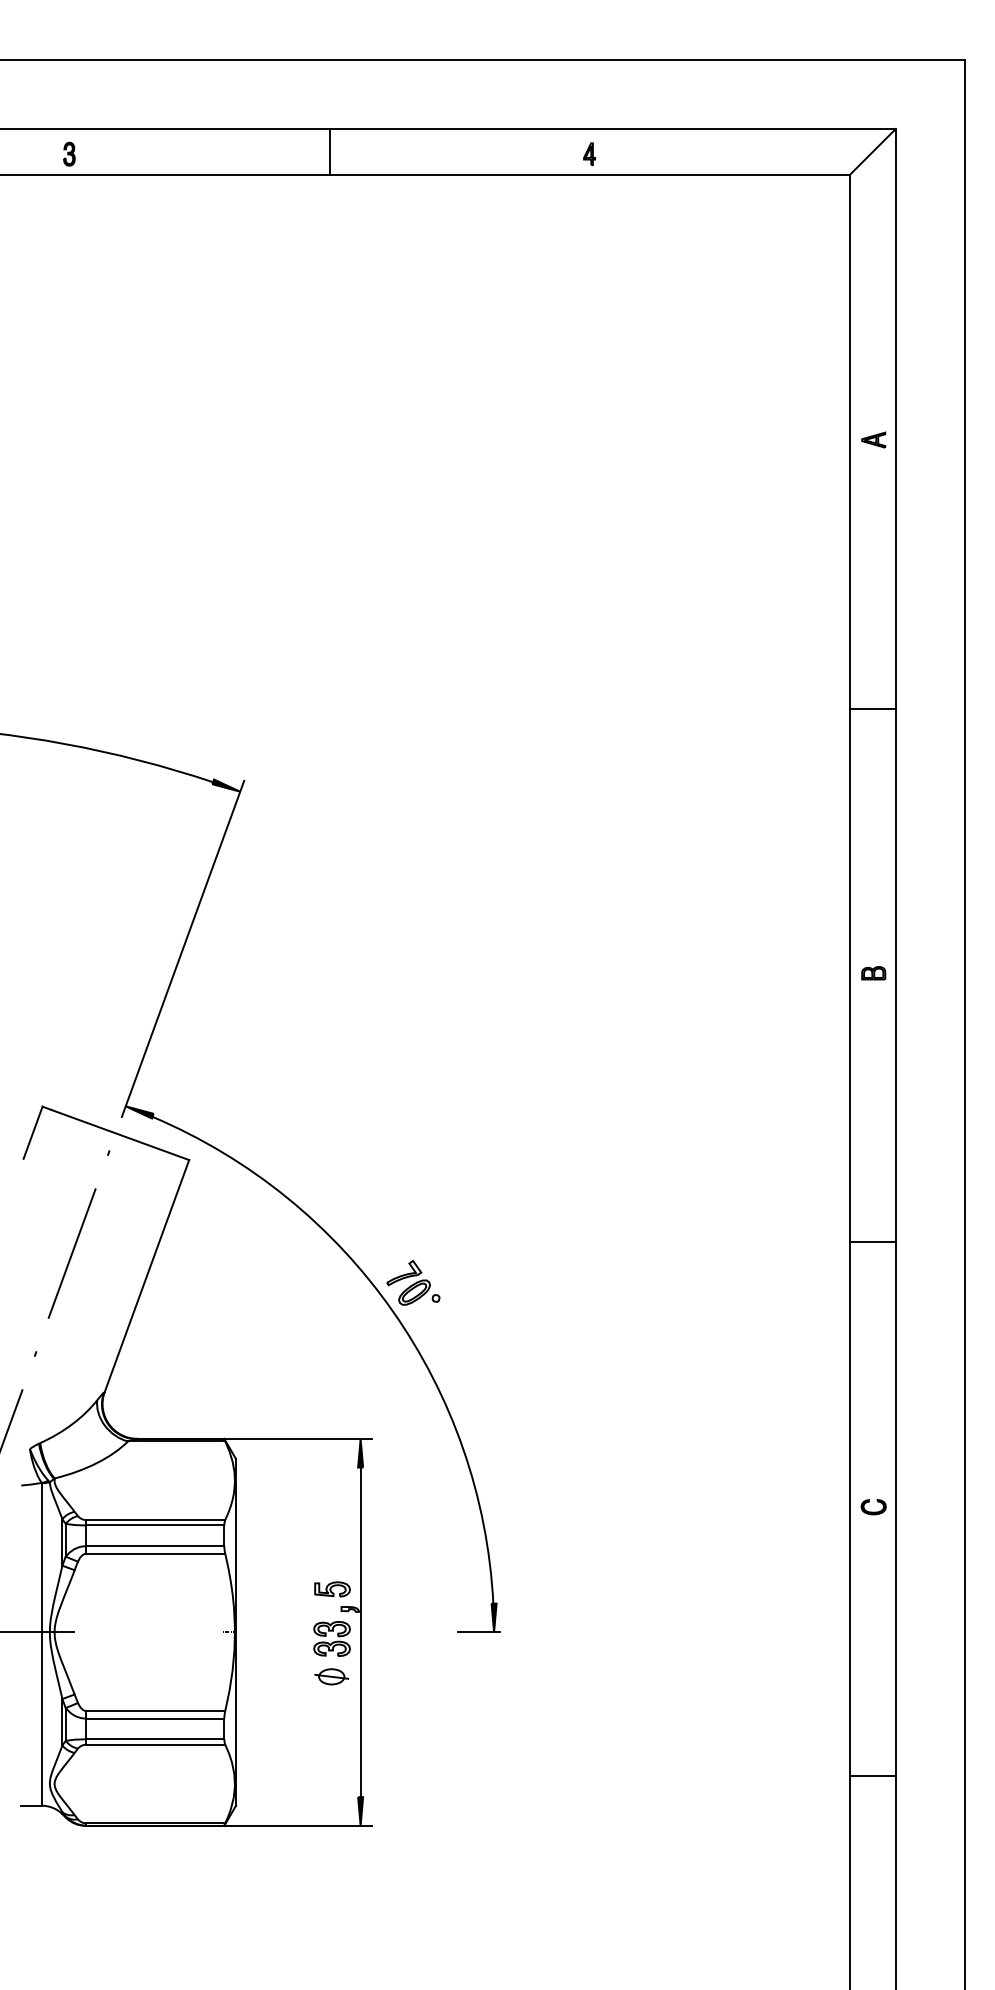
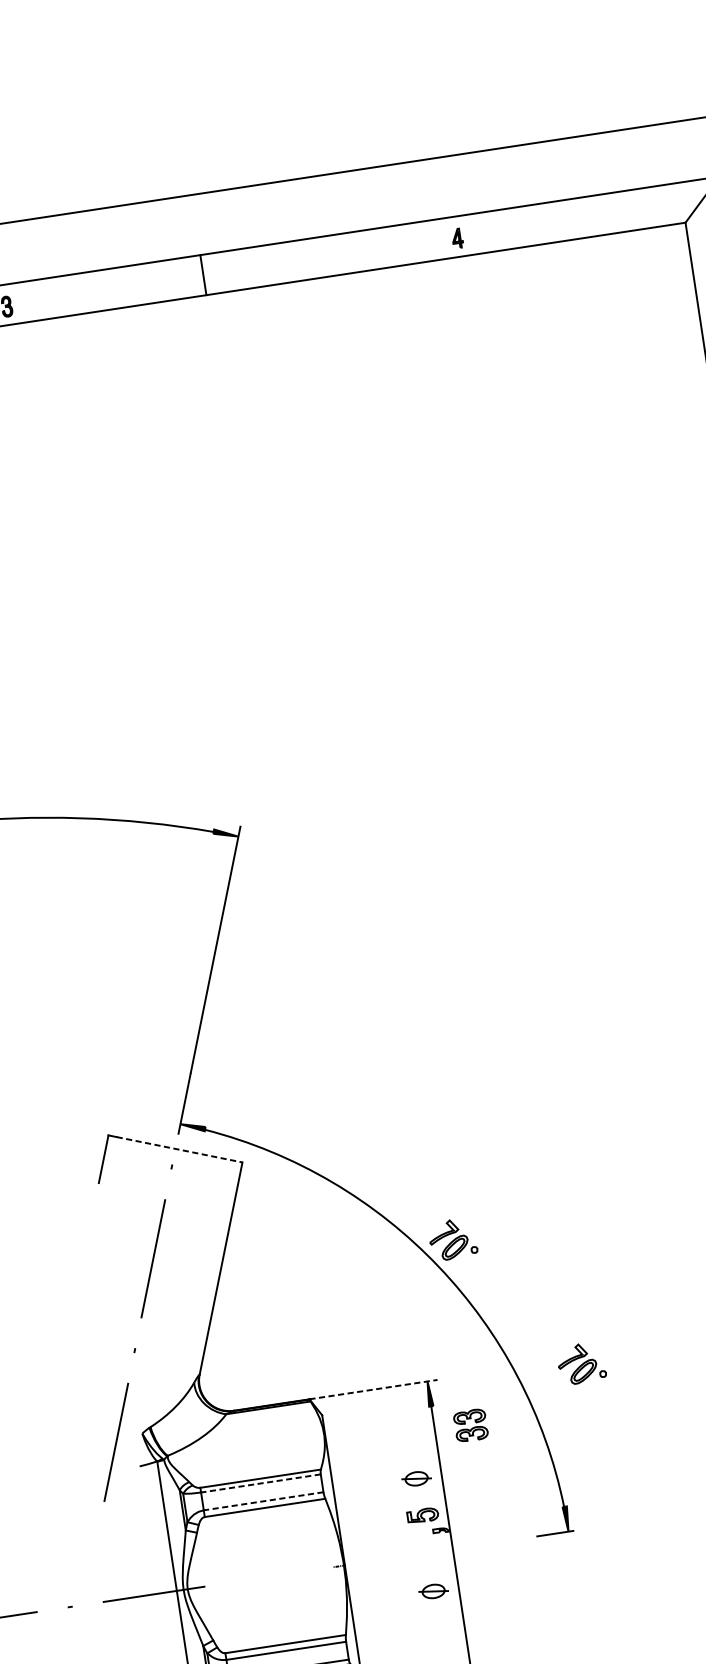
line: (329, 152) -> (203, 275), moved
line: (120, 1135) -> (179, 1150), solid -> dashed
line: (298, 1438) -> (373, 1389), solid -> dashed
part: (537, 1444) -> (581, 1363), added
line: (154, 1525) -> (260, 1483), solid -> dashed
line: (154, 1546) -> (263, 1501), solid -> dashed
part: (331, 1546) -> (416, 1478), added
part: (331, 1638) -> (470, 1425), moved

